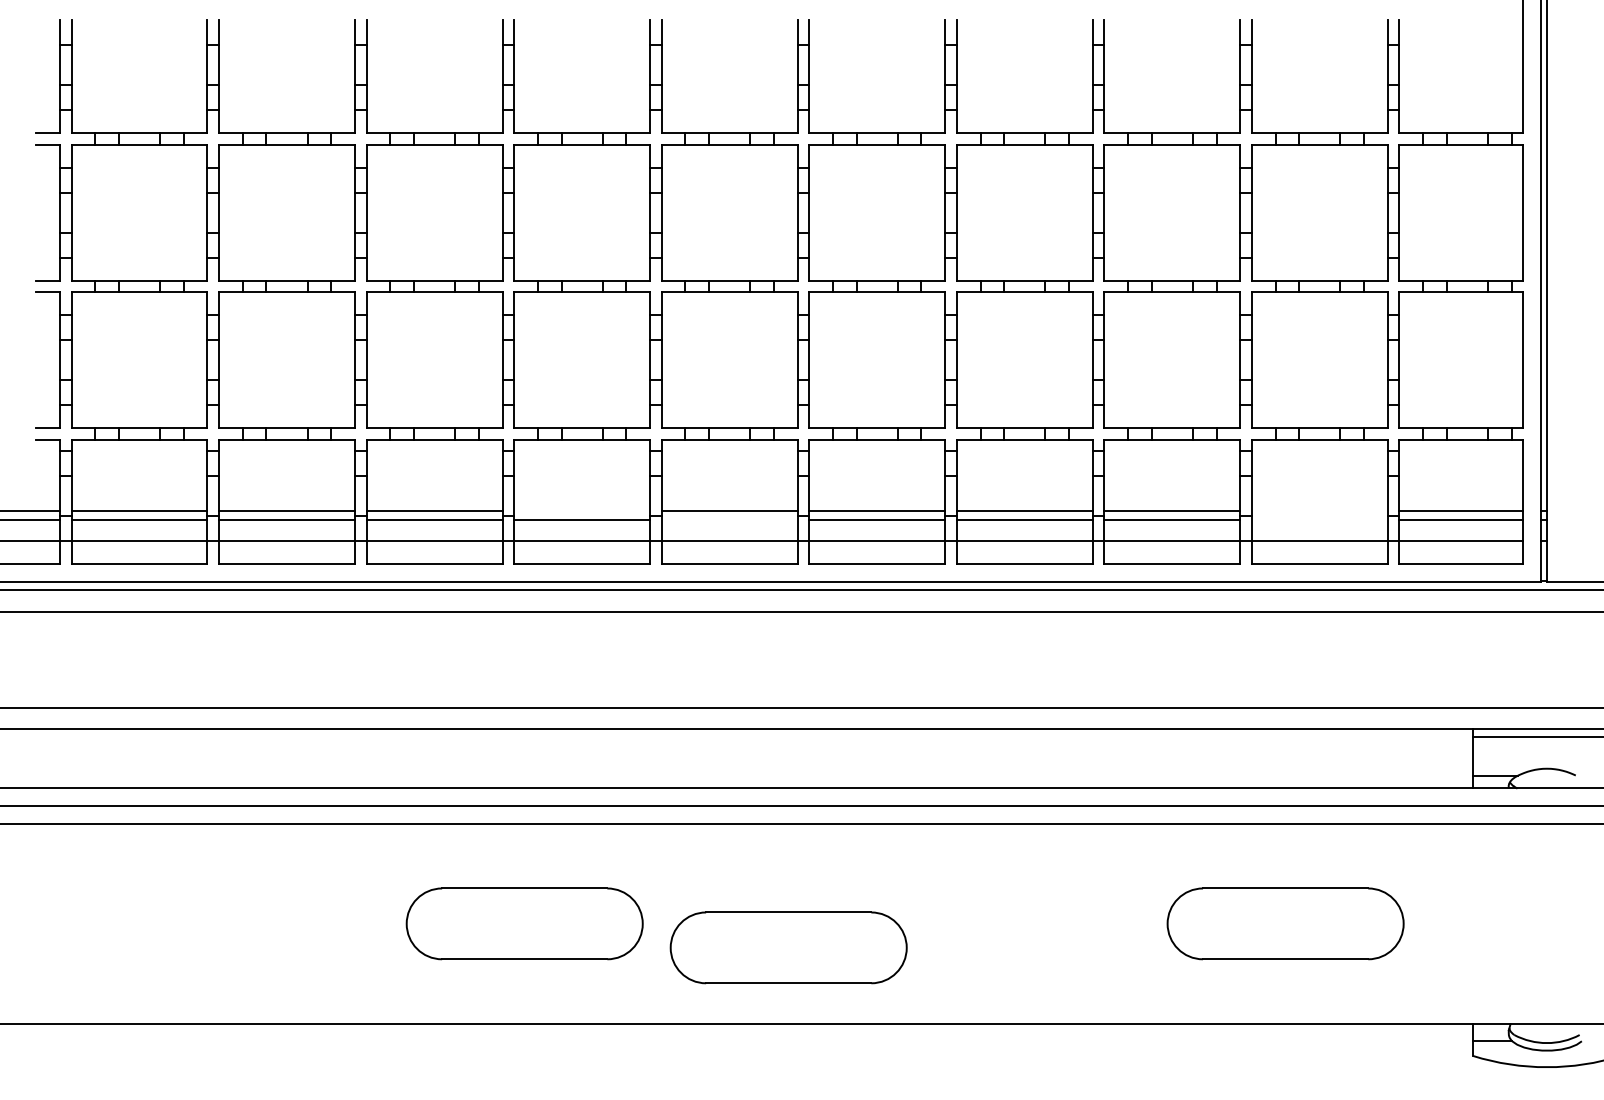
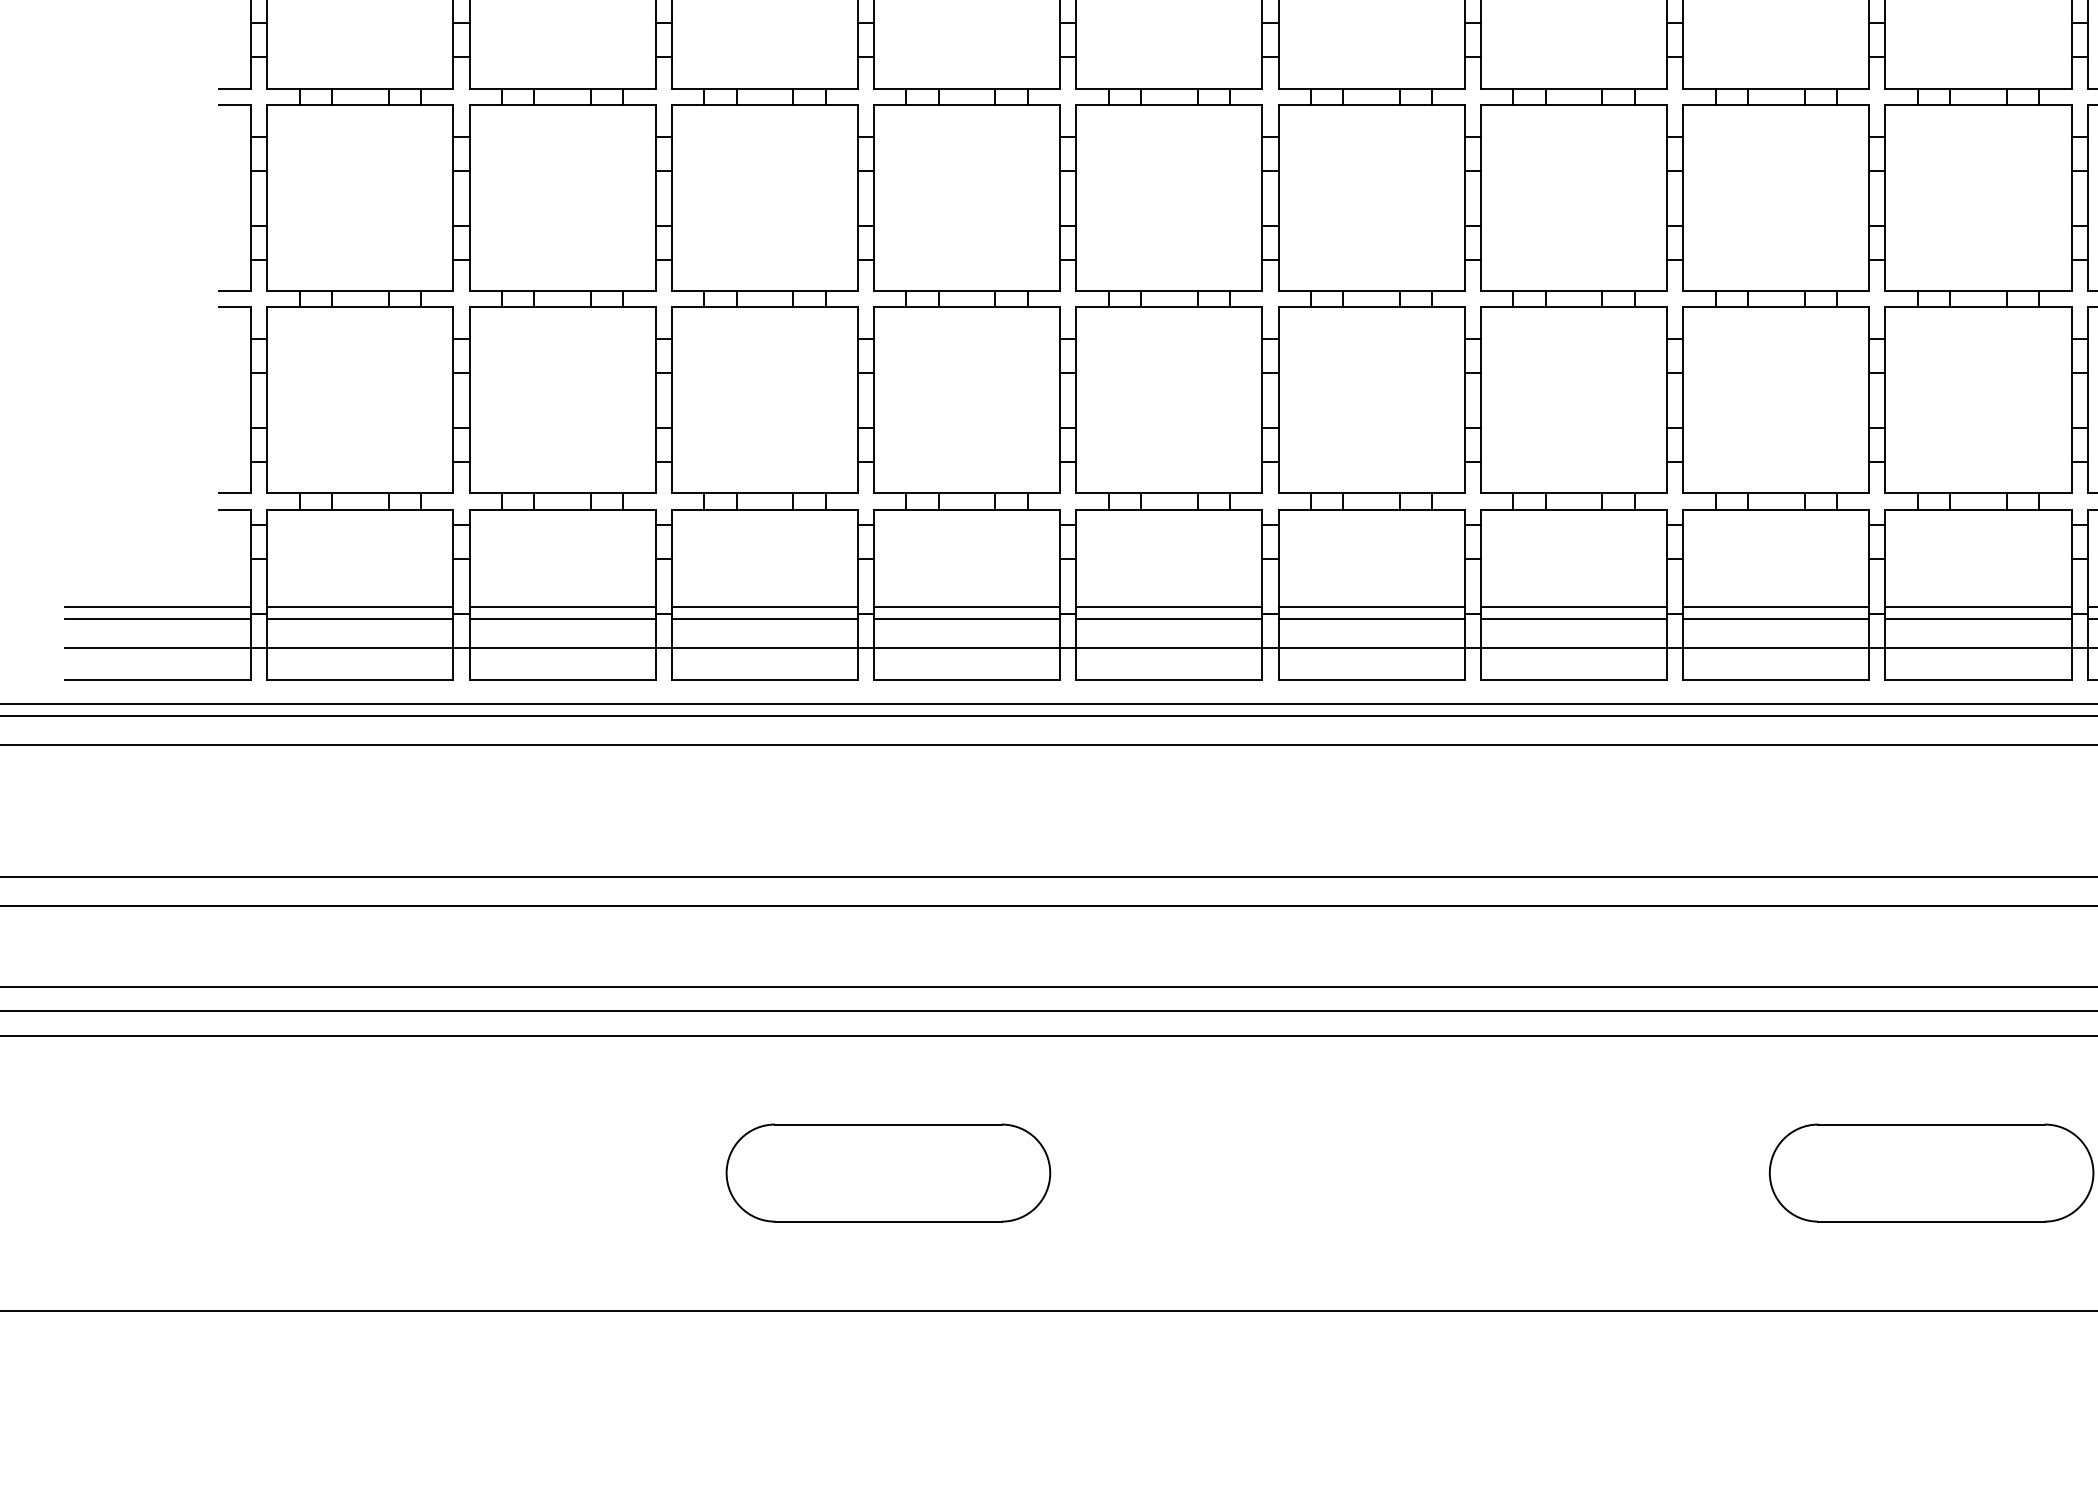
line: (582, 510) -> (967, 606), added
line: (1319, 510) -> (1978, 606), added
line: (729, 519) -> (1169, 618), added
line: (1319, 519) -> (1978, 618), added
part: (788, 947) -> (1250, 1205), removed

